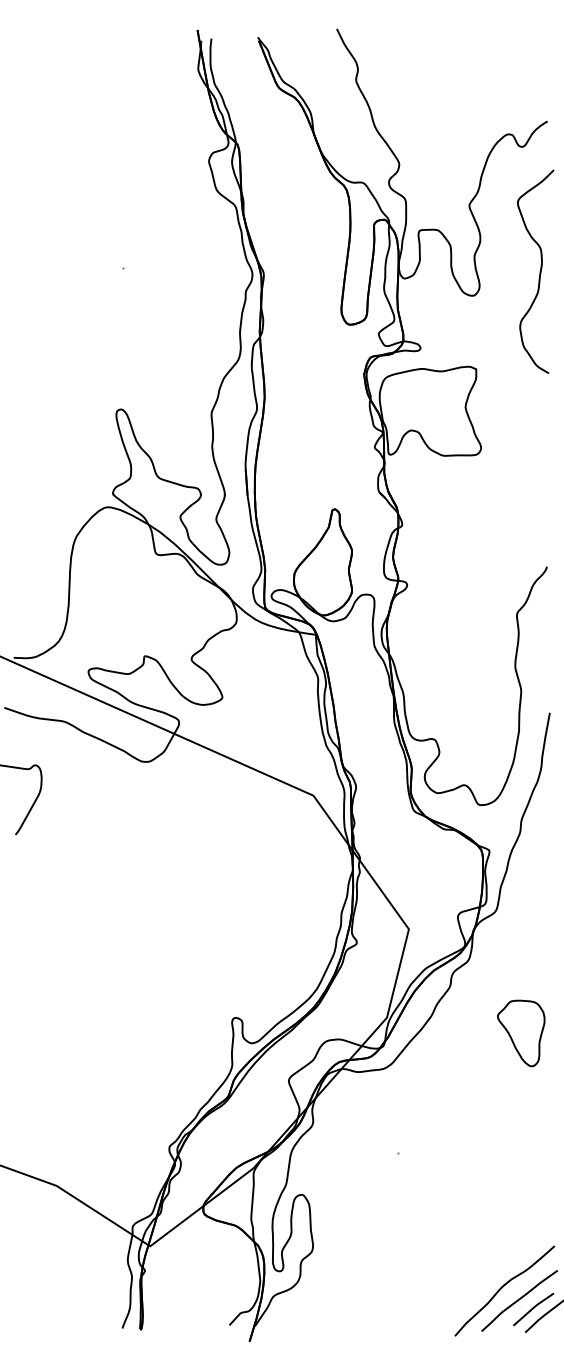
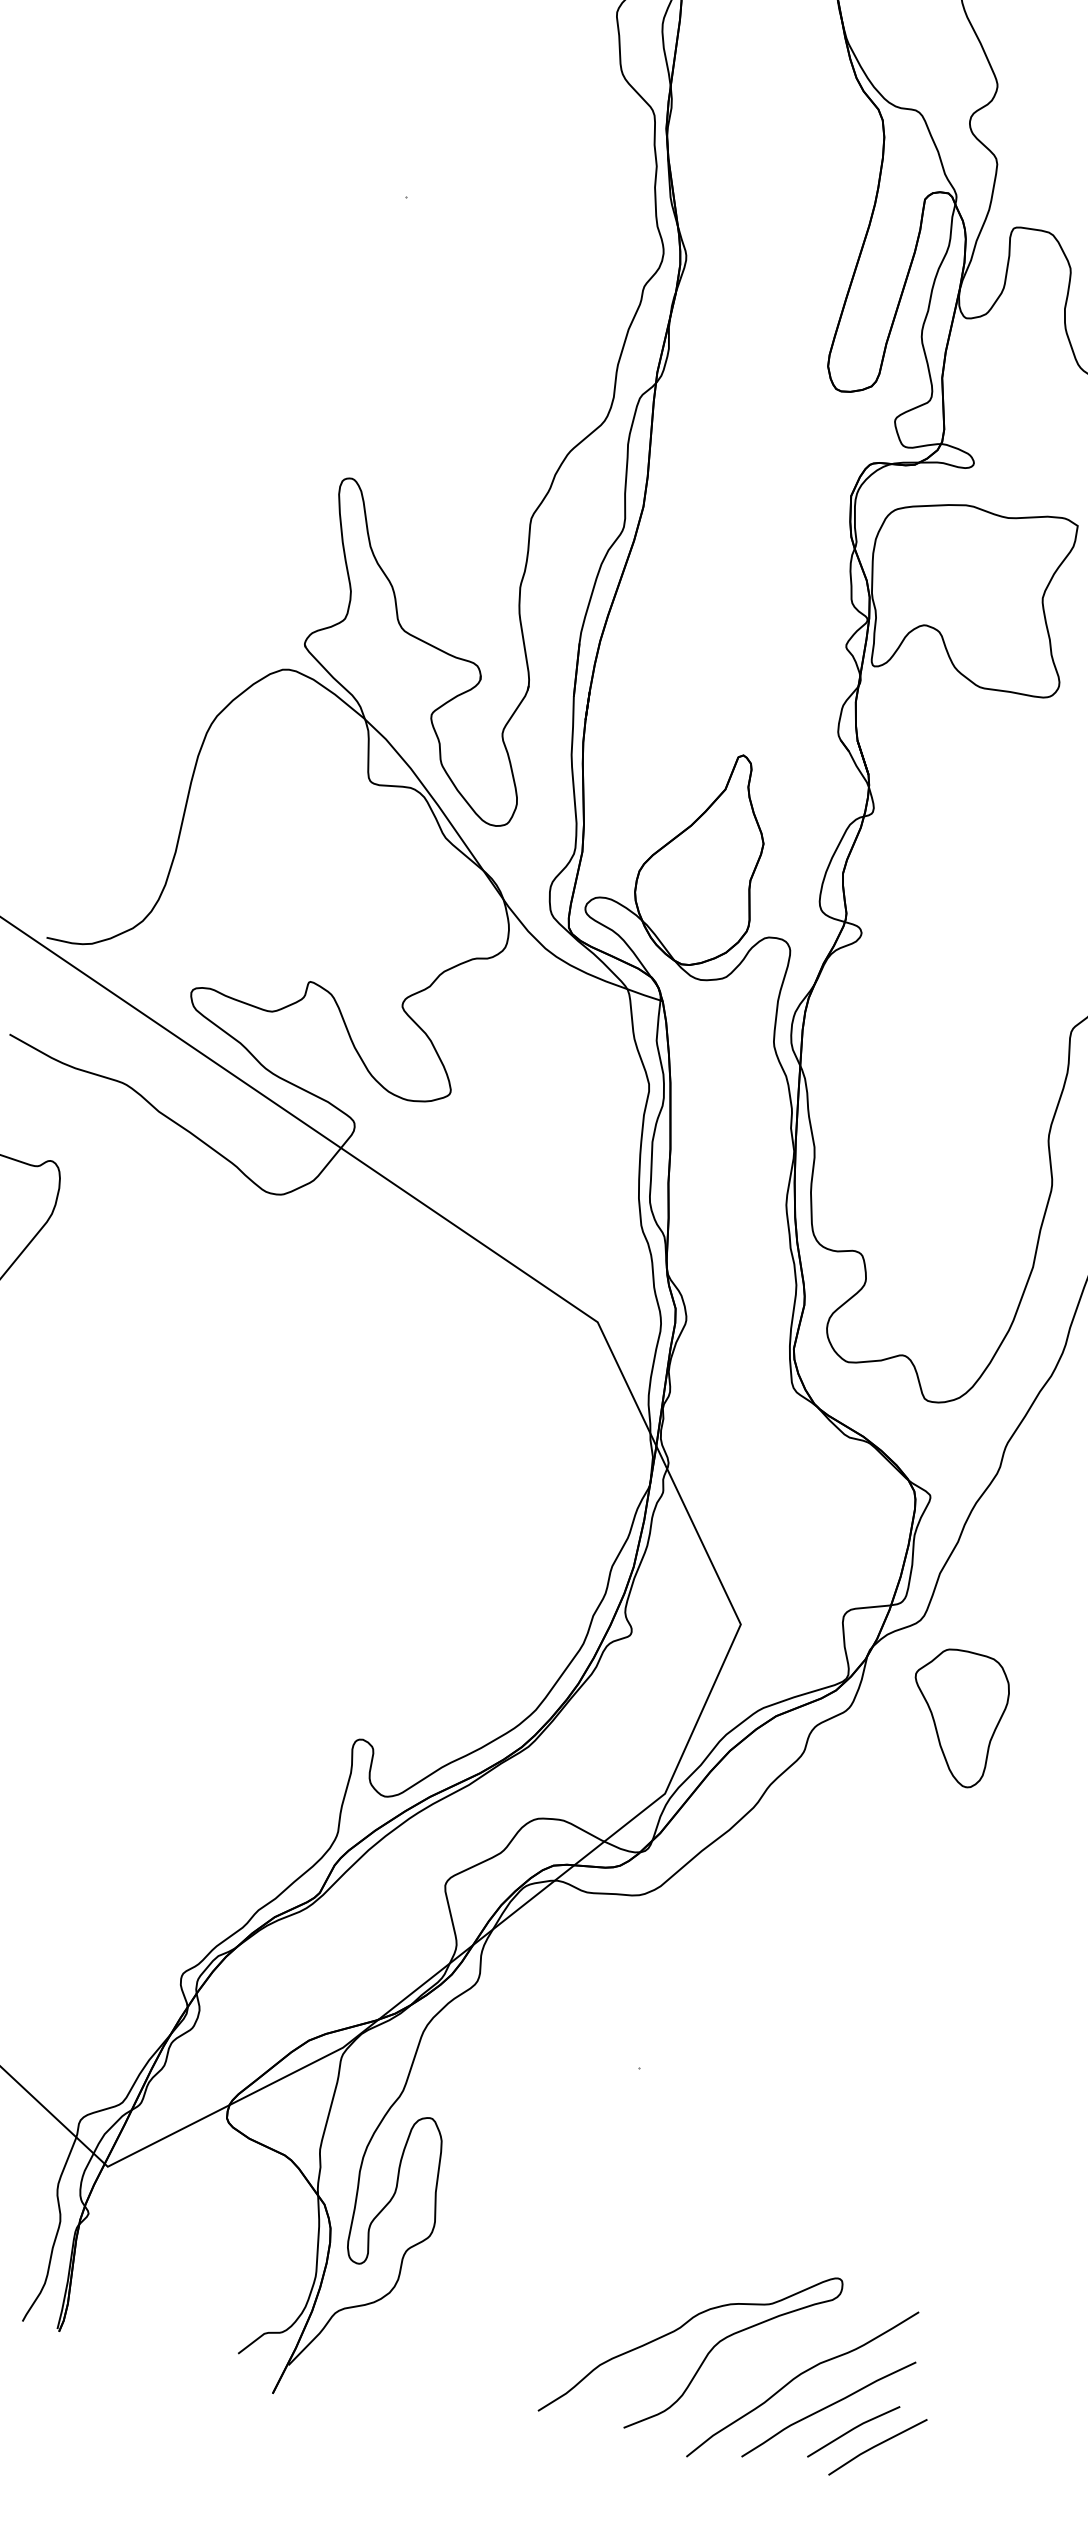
part: (521, 1033) -> (957, 1717), moved
curve: (454, 1286) -> (703, 2357), added

